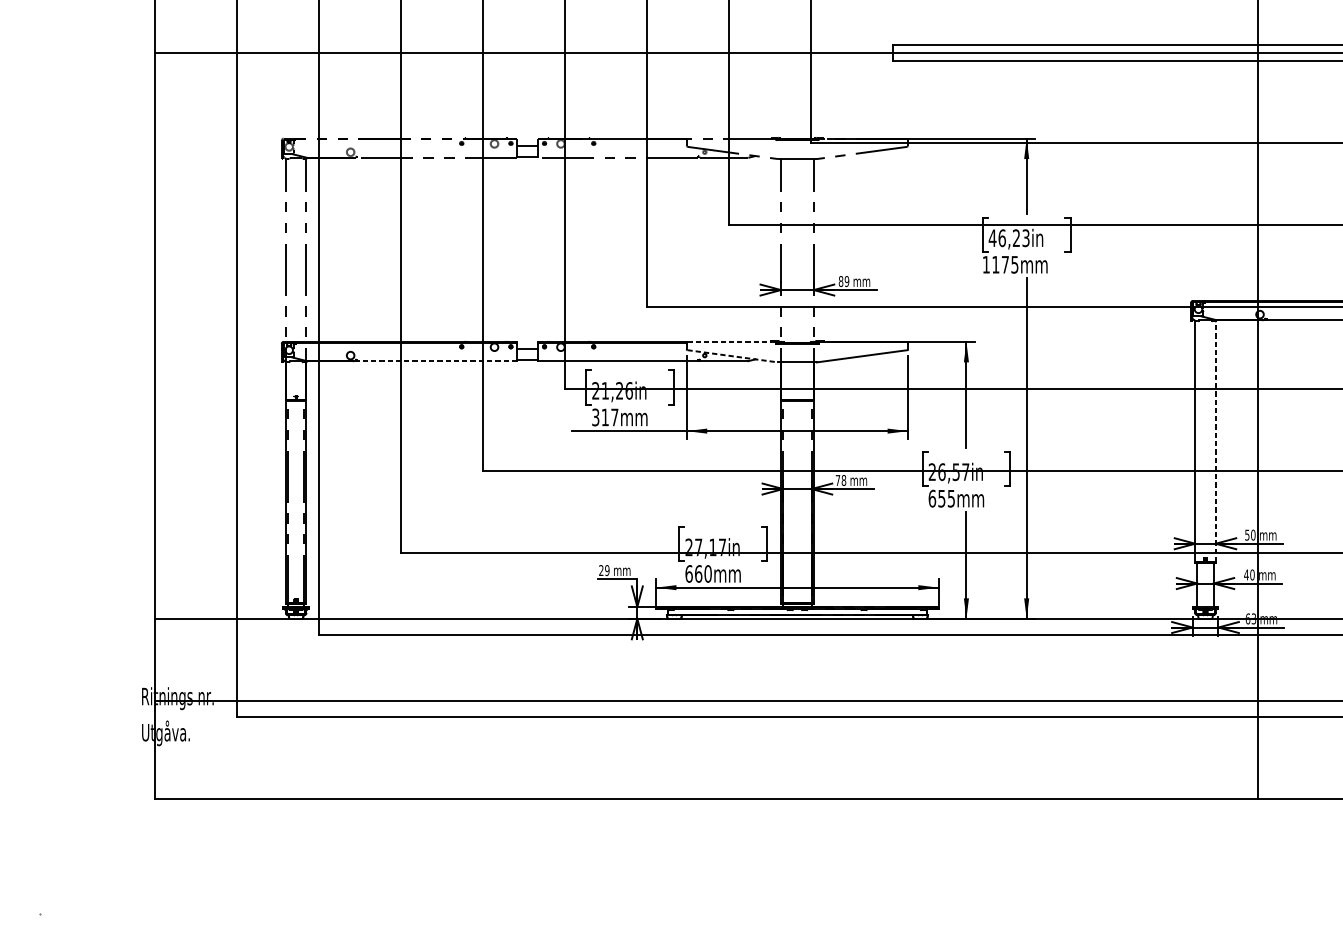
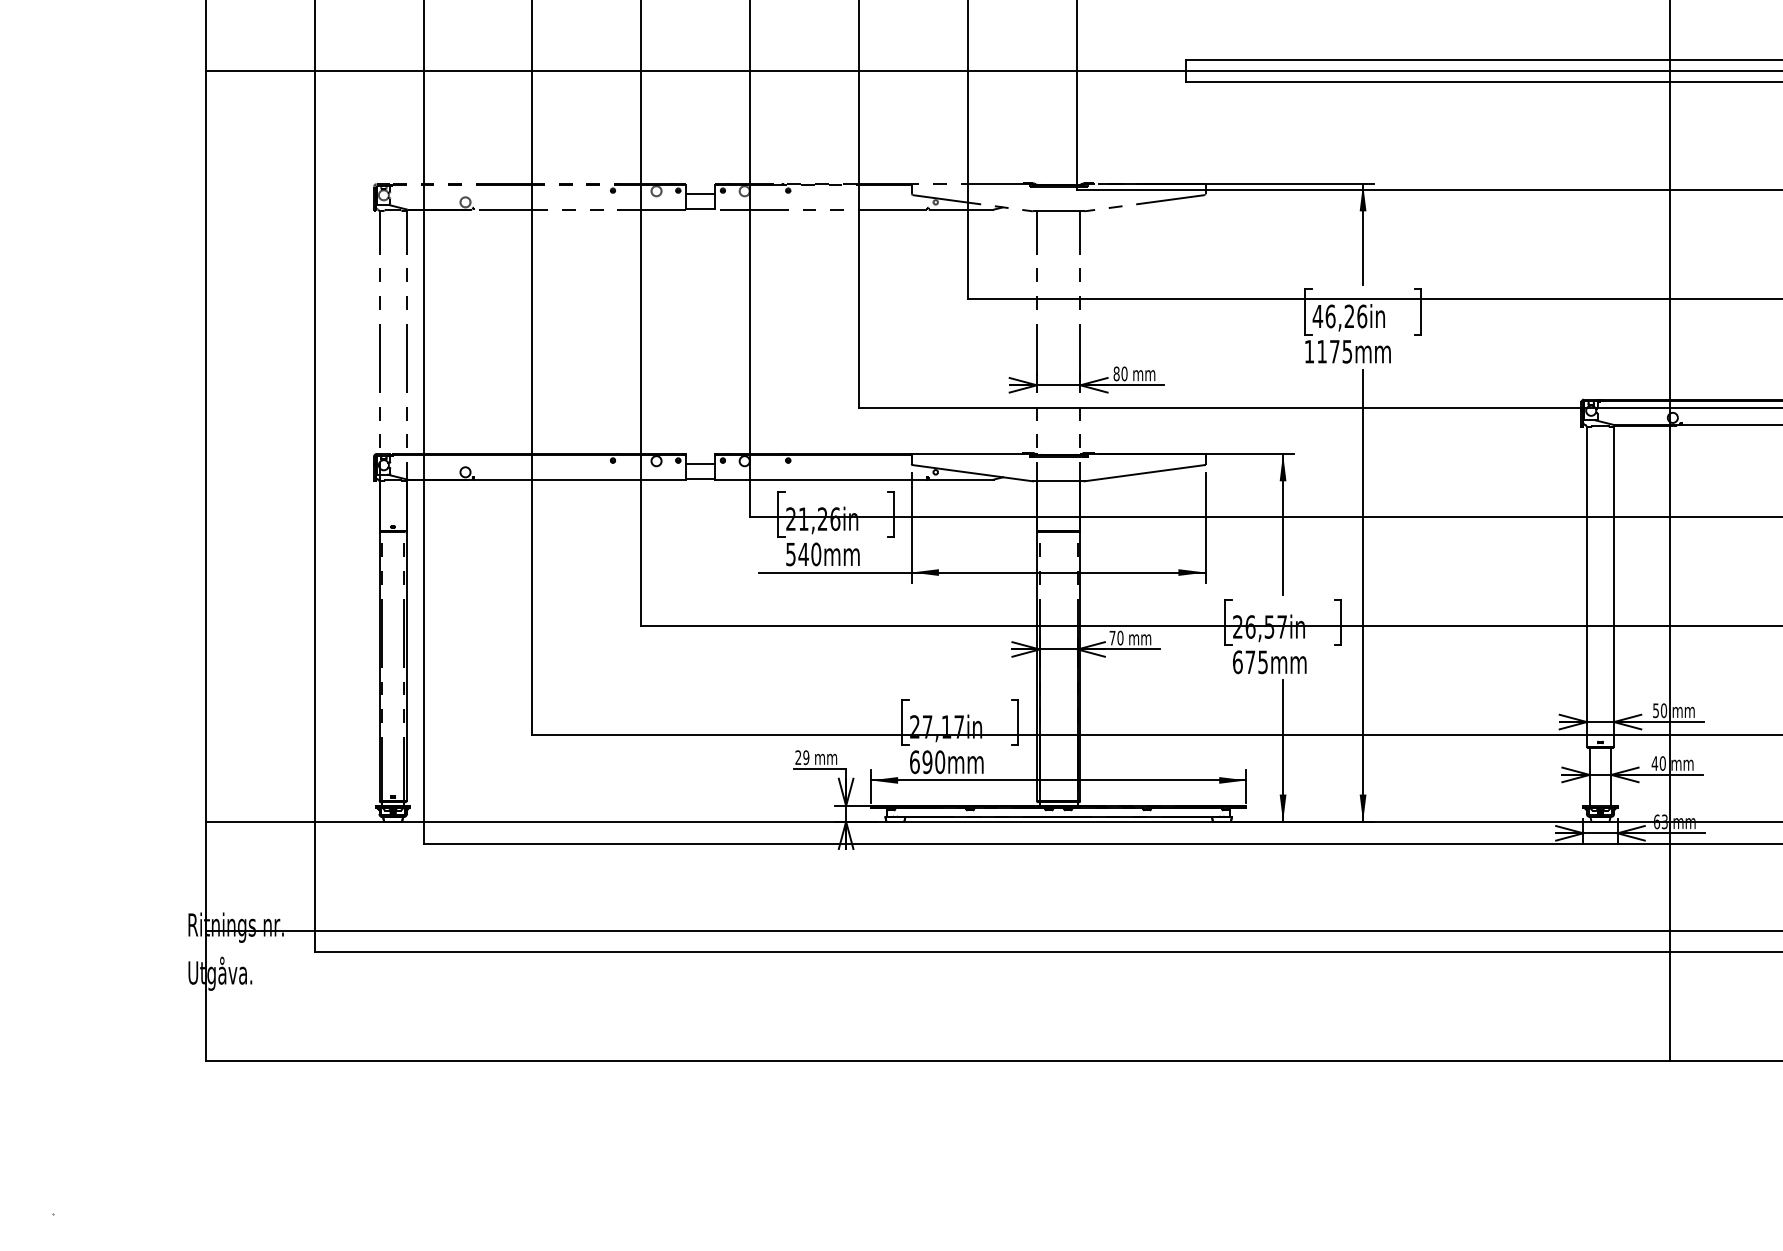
text: (1026, 238) -> (1362, 316), 46,23in -> 46,26in
text: (846, 281) -> (1124, 373), 89 -> 80
line: (731, 342) -> (970, 454), dashed -> solid
line: (732, 356) -> (972, 473), dashed -> solid
line: (436, 361) -> (579, 479), dashed -> solid
text: (605, 417) -> (803, 554), 317mm -> 540mm
line: (1216, 441) -> (1614, 586), dashed -> solid
text: (843, 480) -> (1120, 638), 78 -> 70
text: (941, 498) -> (1250, 662), 655mm -> 675mm
text: (698, 574) -> (927, 762), 660mm -> 690mm

